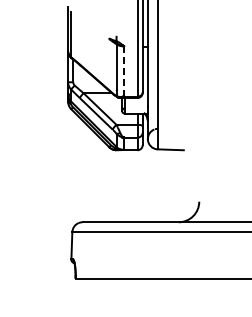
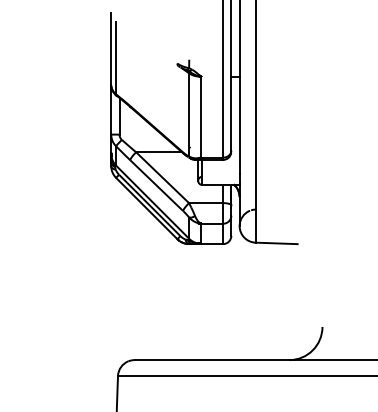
line: (123, 71) -> (200, 117), dashed -> solid

